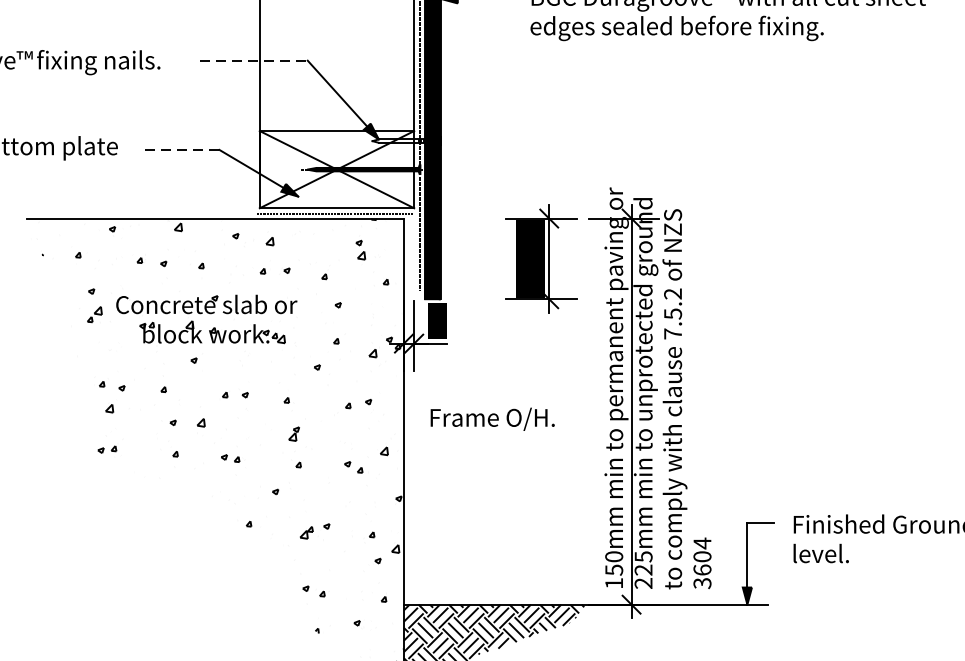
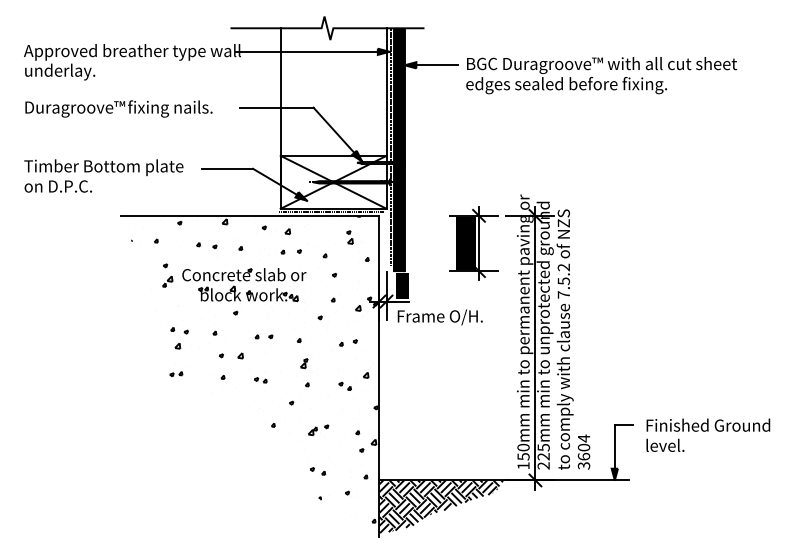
line: (255, 60) -> (277, 107), dashed -> solid
line: (182, 149) -> (227, 168), dashed -> solid
text: (491, 419) -> (439, 317), moved

